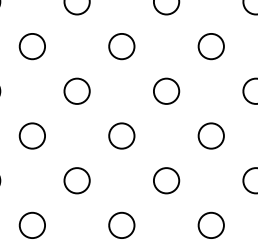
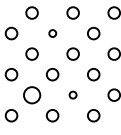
circle: (121, 46) -> (52, 33), size x0.6
circle: (75, 179) -> (31, 94), size x1.4
circle: (165, 179) -> (72, 94), size x0.6

